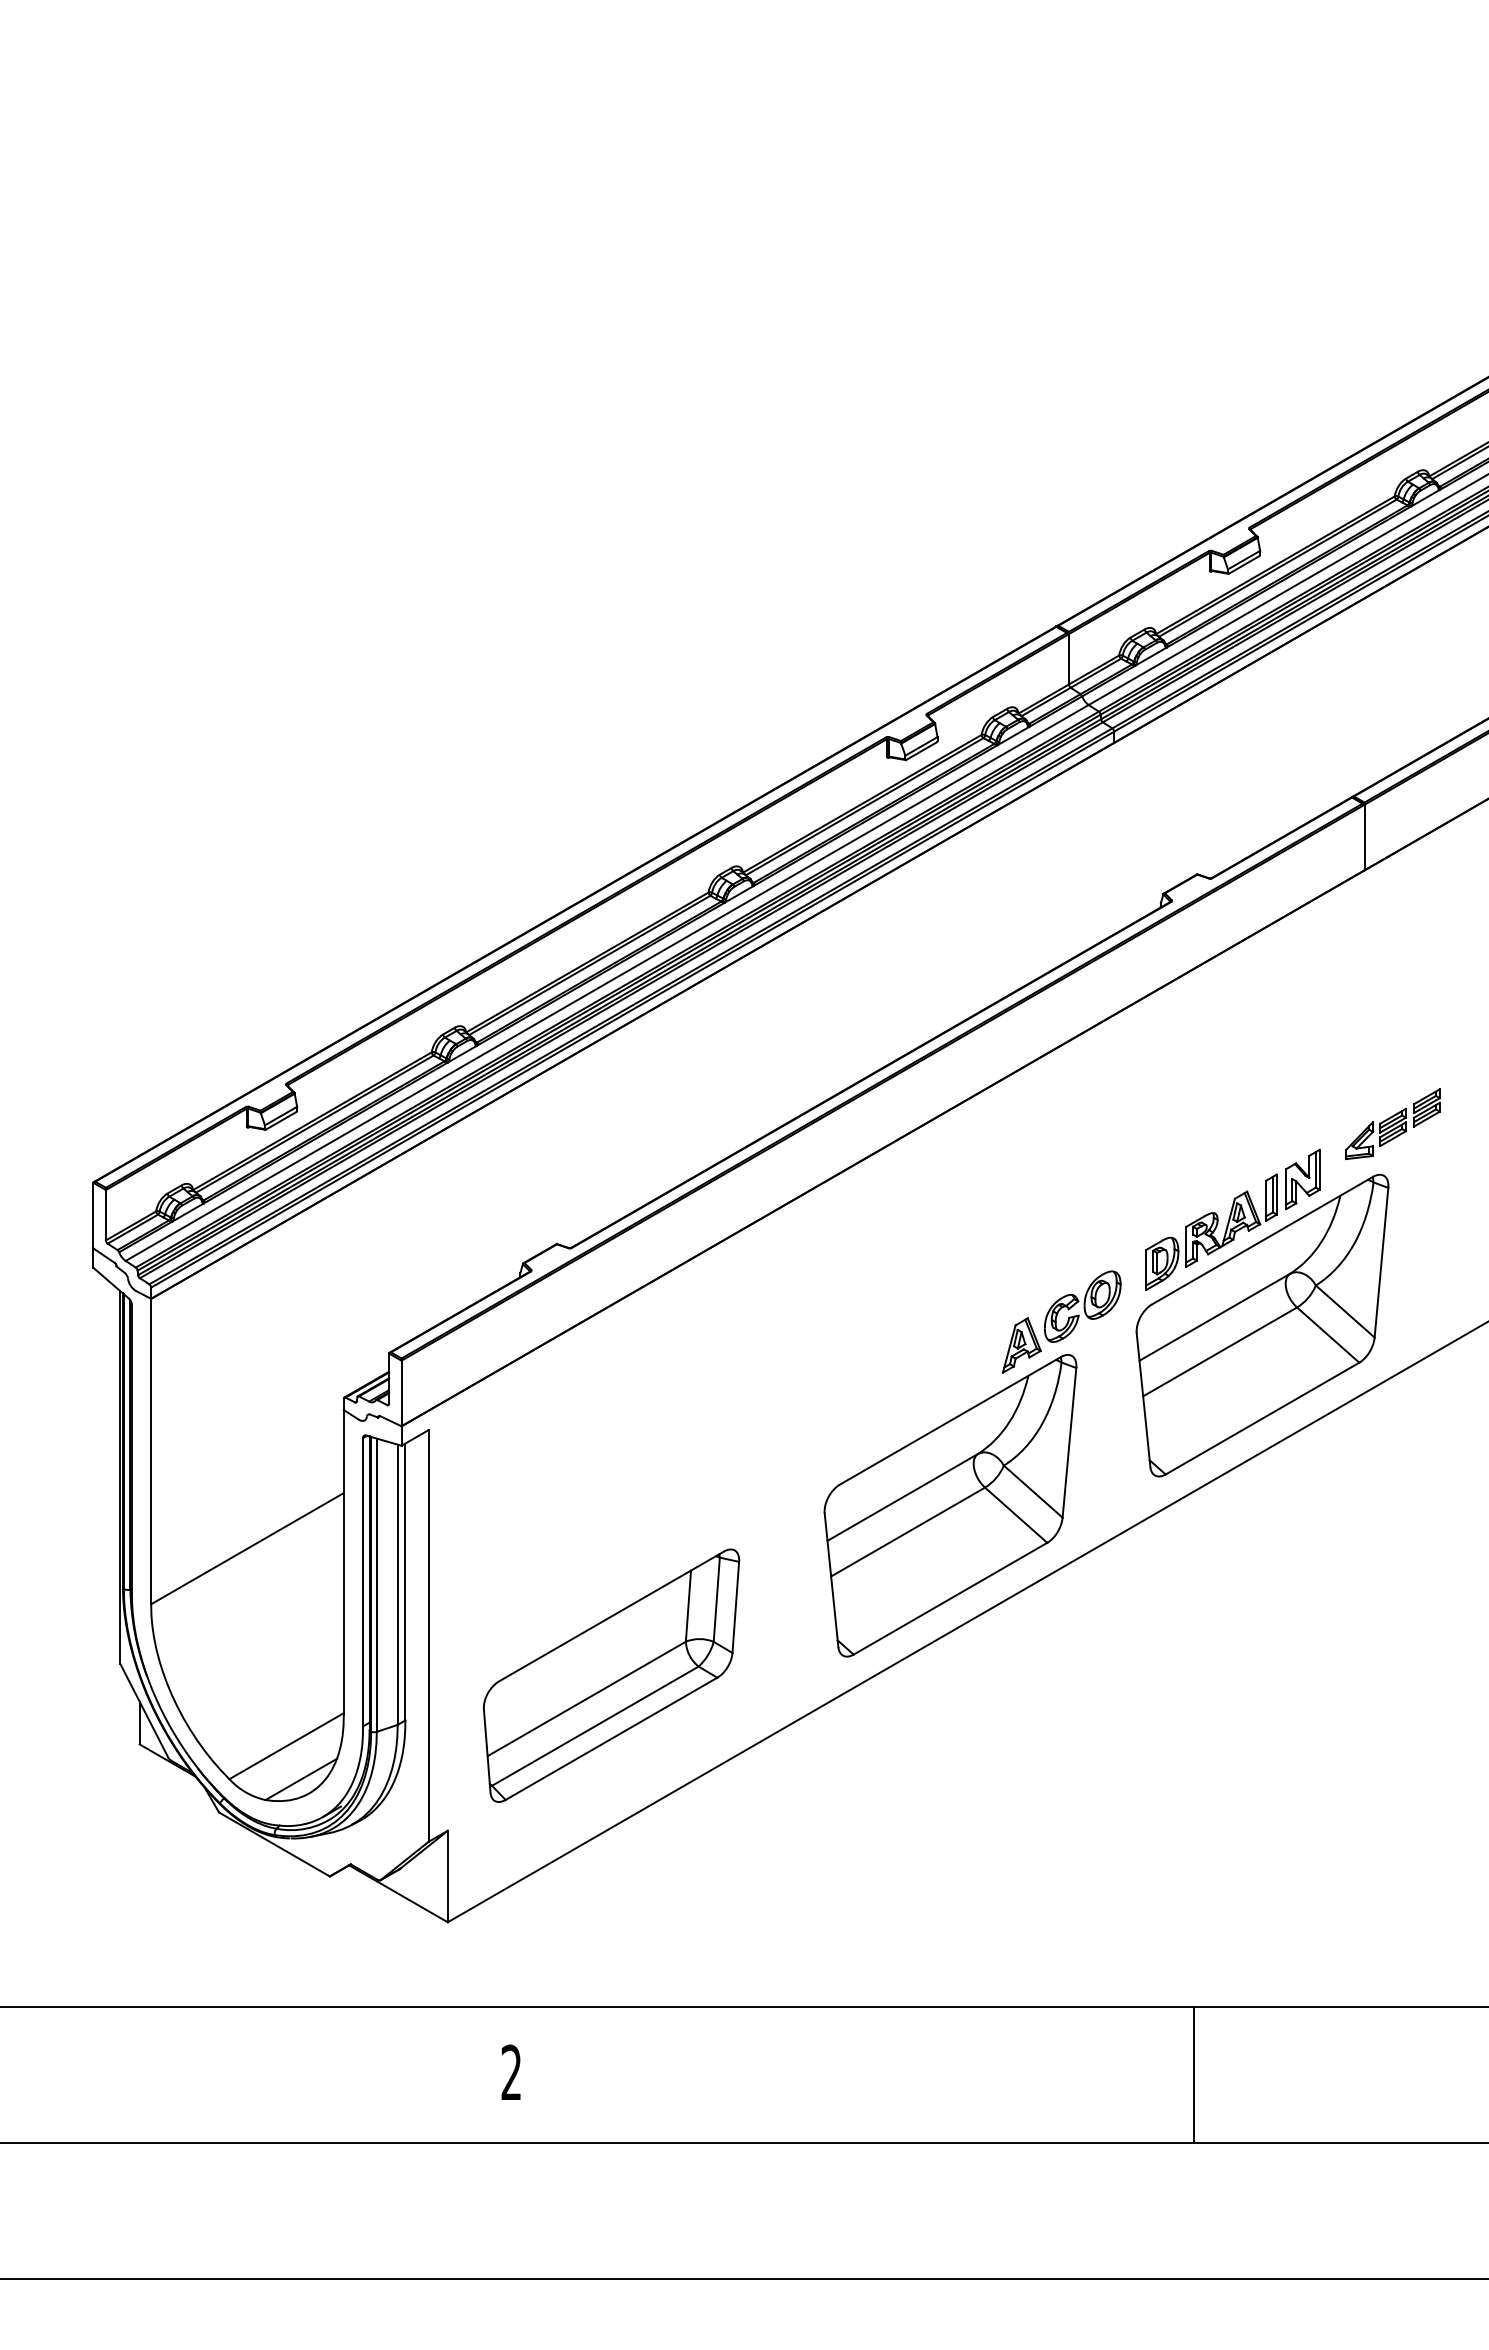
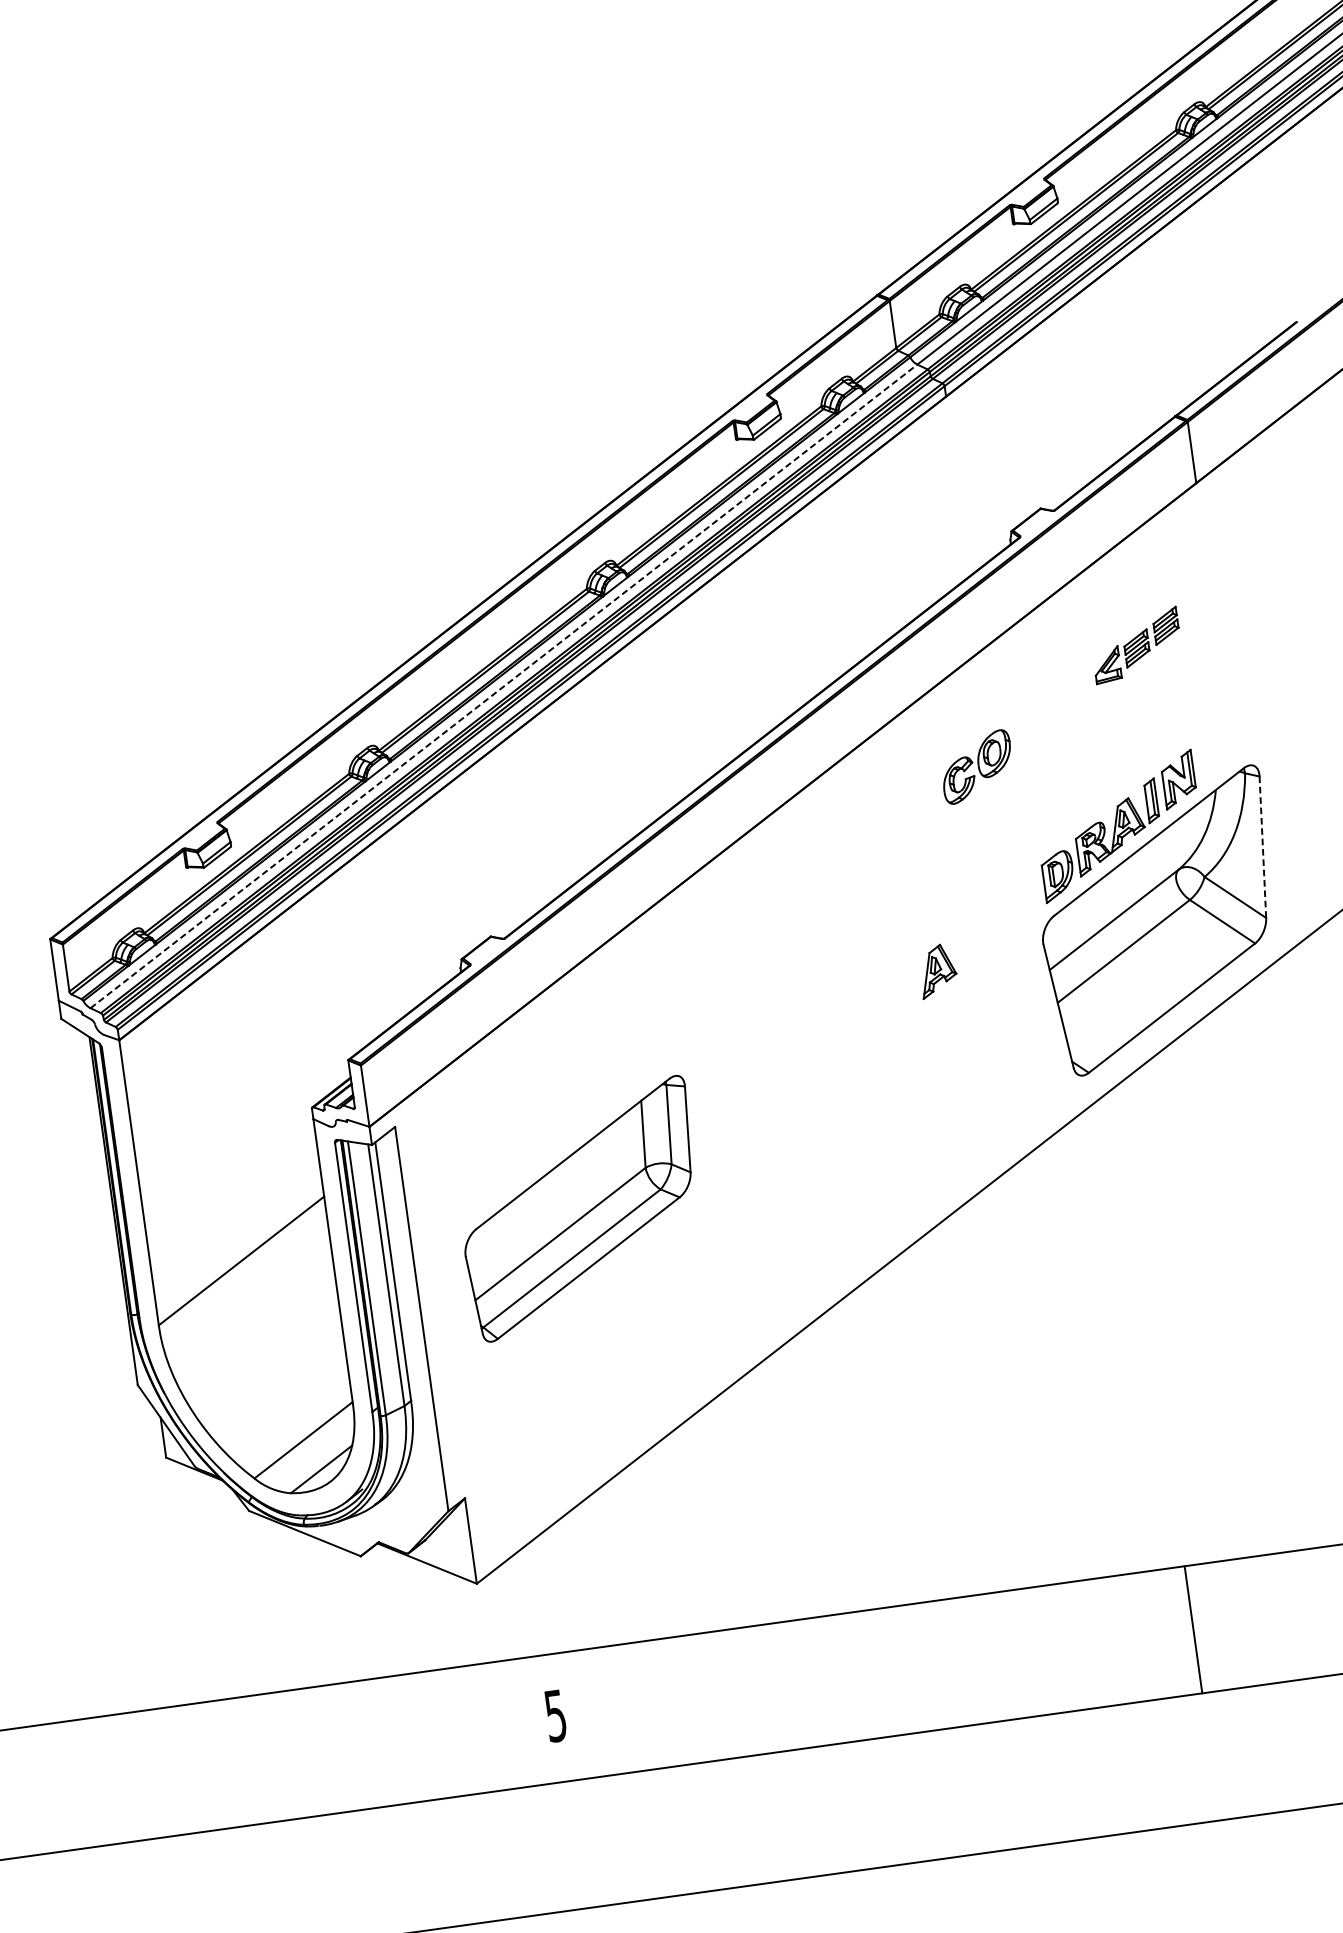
line: (607, 983) -> (504, 686), solid -> dashed
part: (1392, 1124) -> (1136, 645), moved
line: (1381, 1263) -> (1262, 847), solid -> dashed
part: (1082, 1306) -> (976, 766), moved
part: (950, 1505) -> (892, 1129), removed
part: (611, 1675) -> (580, 1209), moved
text: (510, 2072) -> (554, 1715), 2 -> 5

